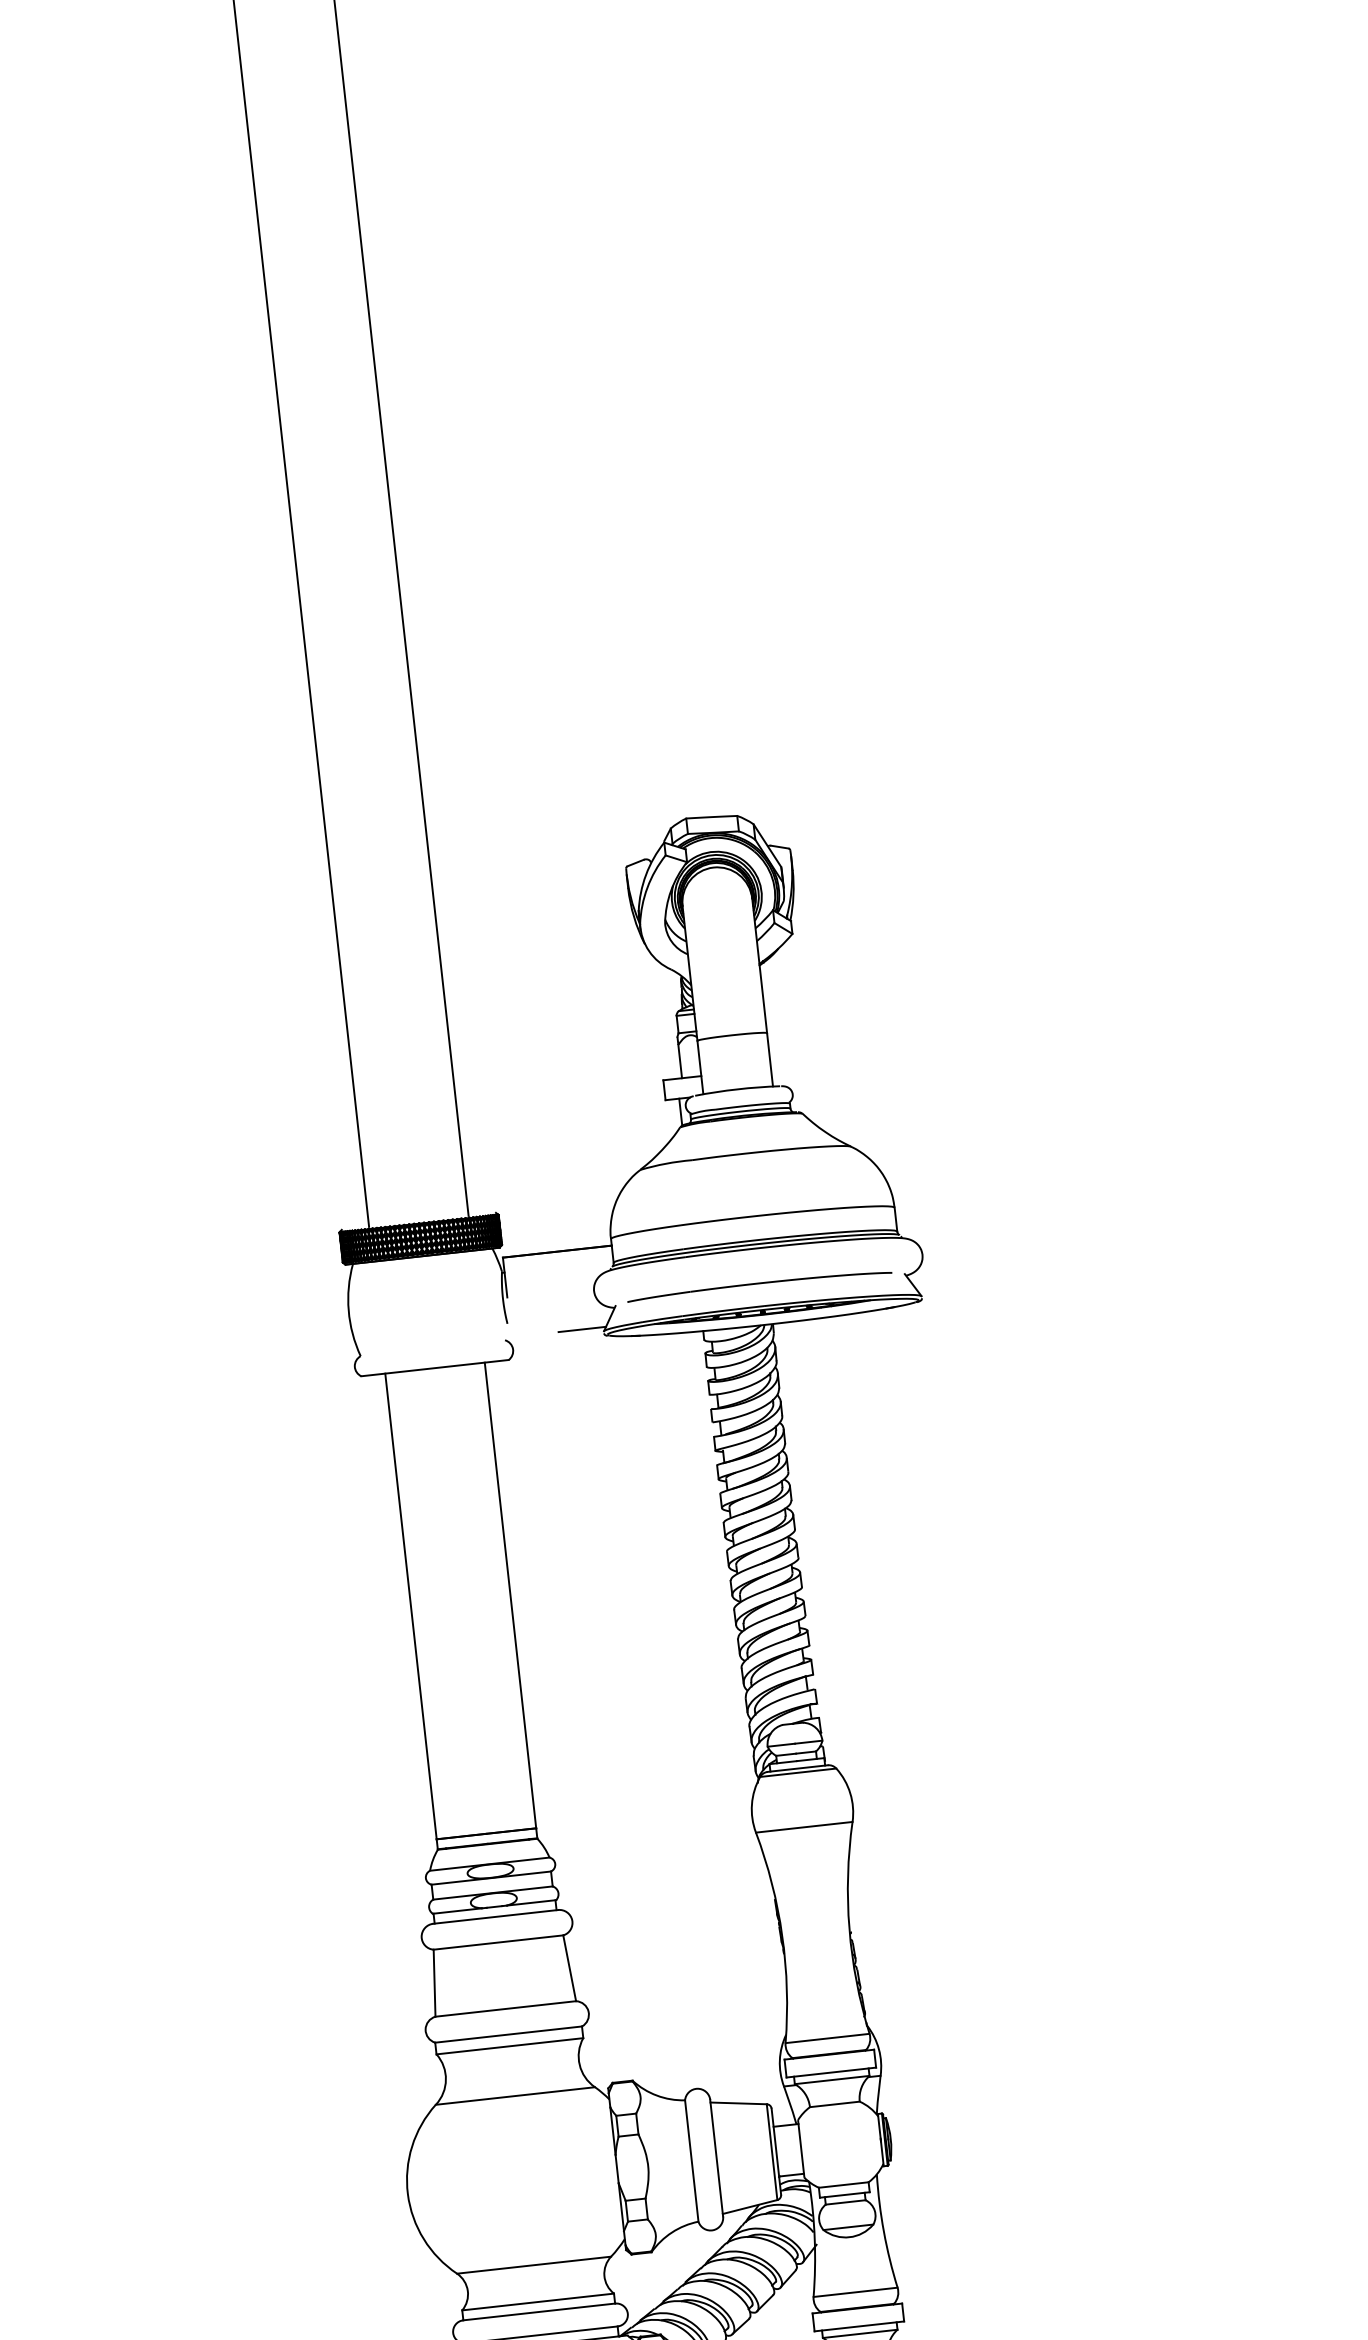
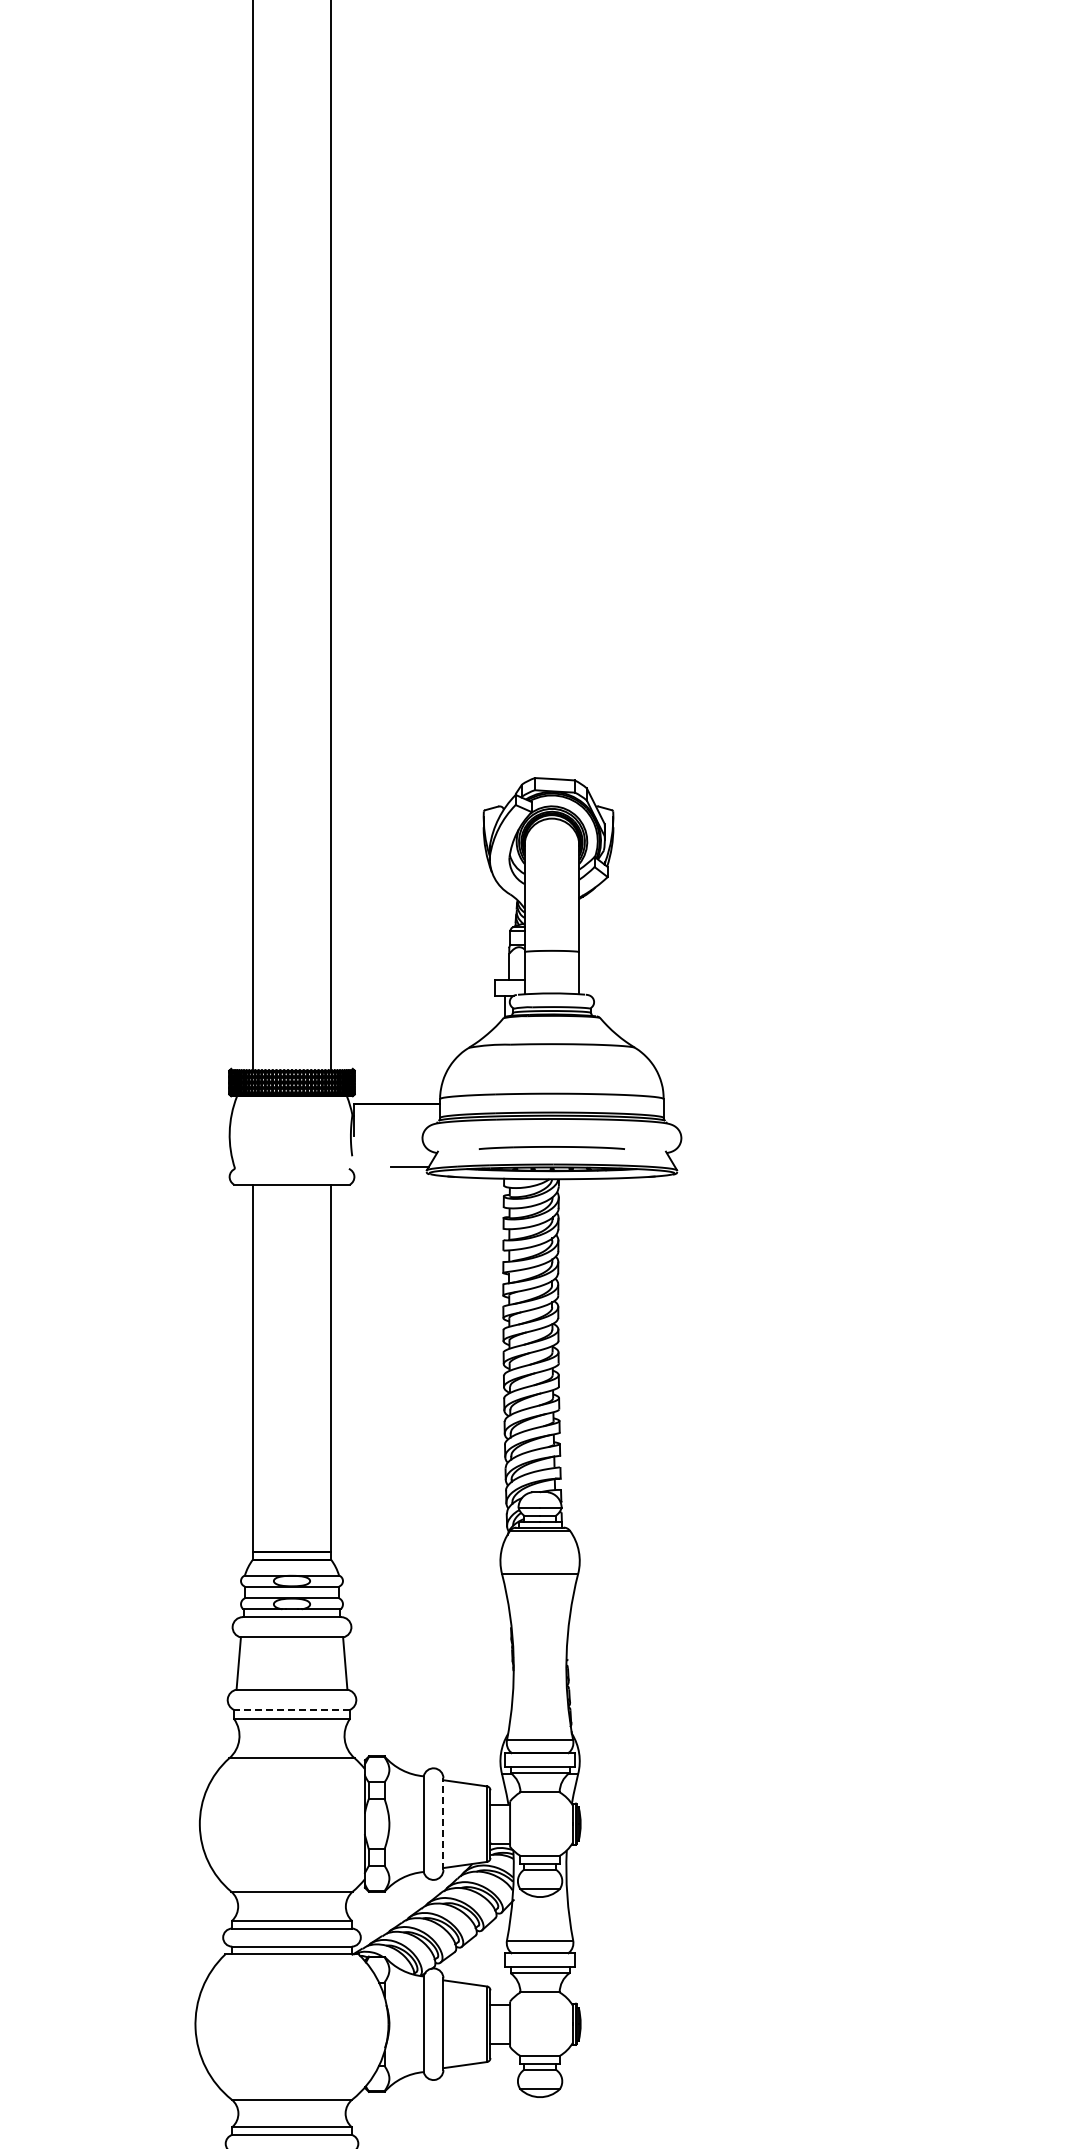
part: (759, 1284) -> (551, 1147), size x0.7
line: (509, 2033) -> (292, 1709), solid -> dashed
line: (716, 2158) -> (443, 1824), solid -> dashed

